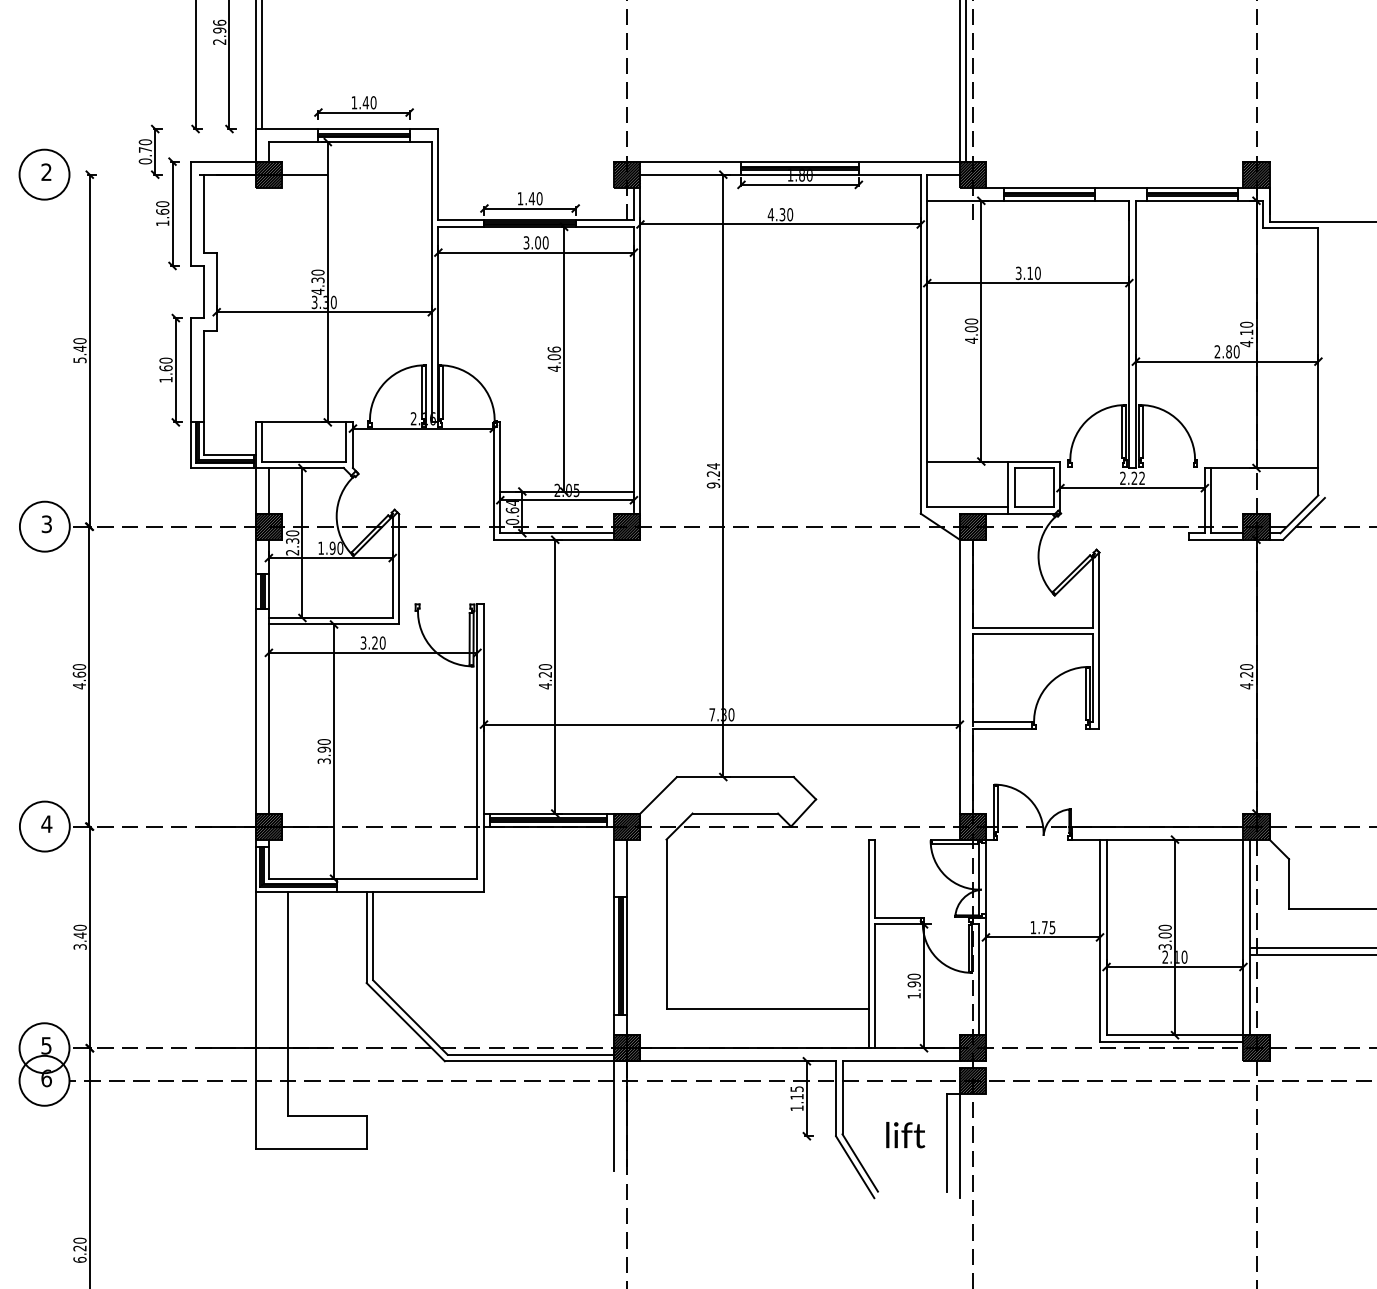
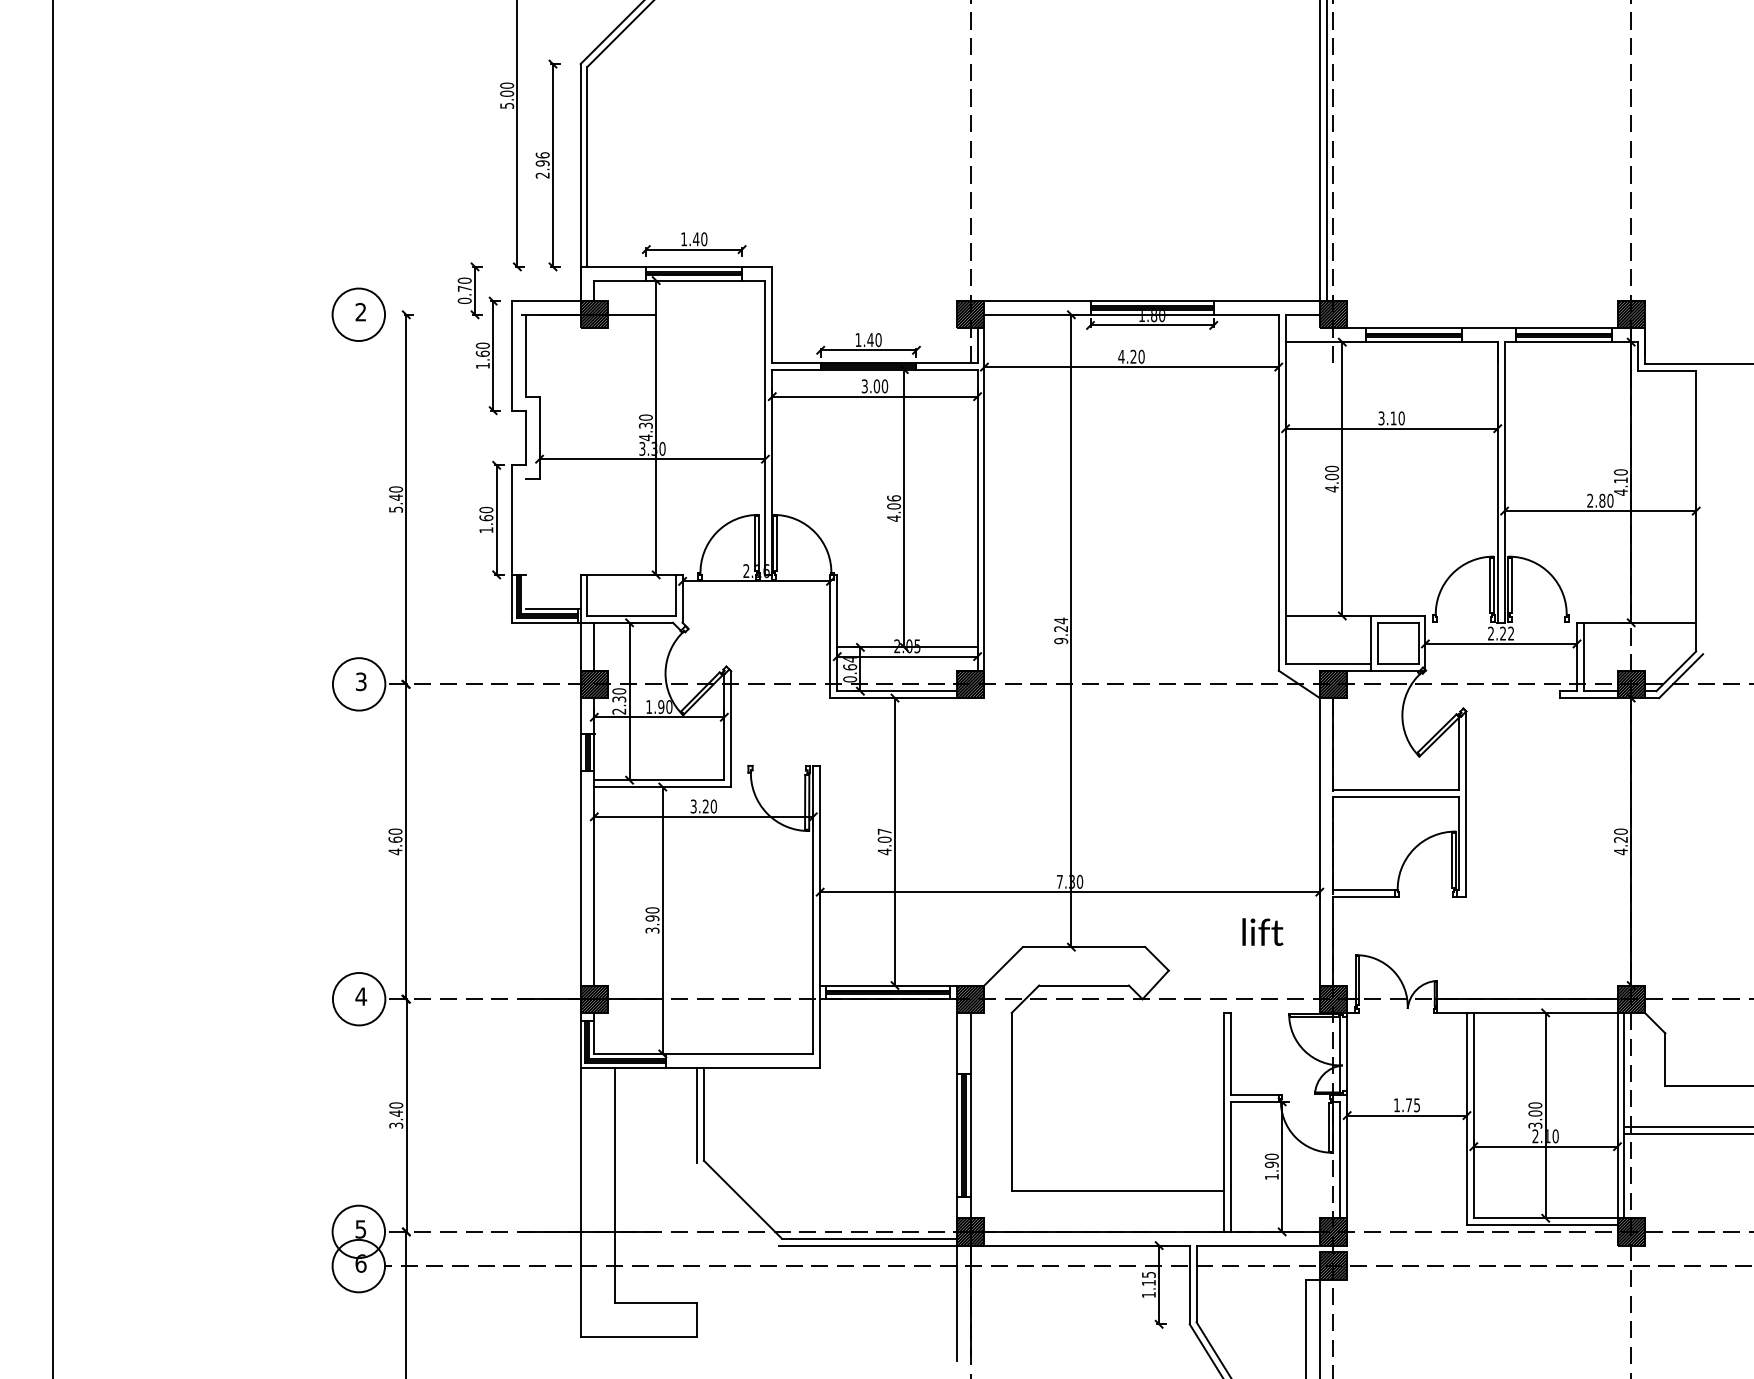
text: (782, 214) -> (1133, 356), 4.30 -> 4.20
line: (203, 393) -> (525, 544), removed
text: (545, 670) -> (884, 835), 4.20 -> 4.07
line: (405, 1022) -> (737, 1204), removed
text: (905, 1134) -> (1262, 931), moved

